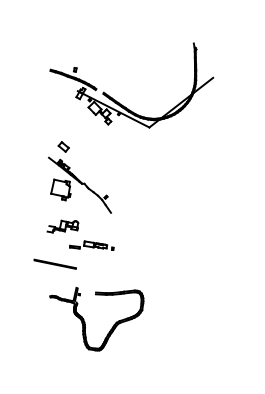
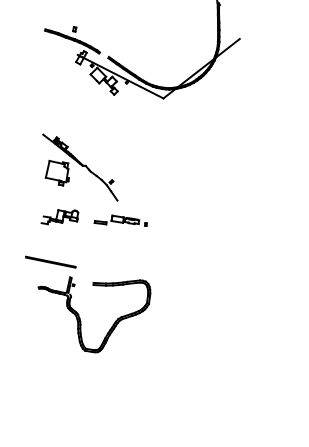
part: (63, 146) -> (60, 121), removed
part: (91, 245) -> (120, 220), moved
part: (85, 322) -> (80, 318), moved

